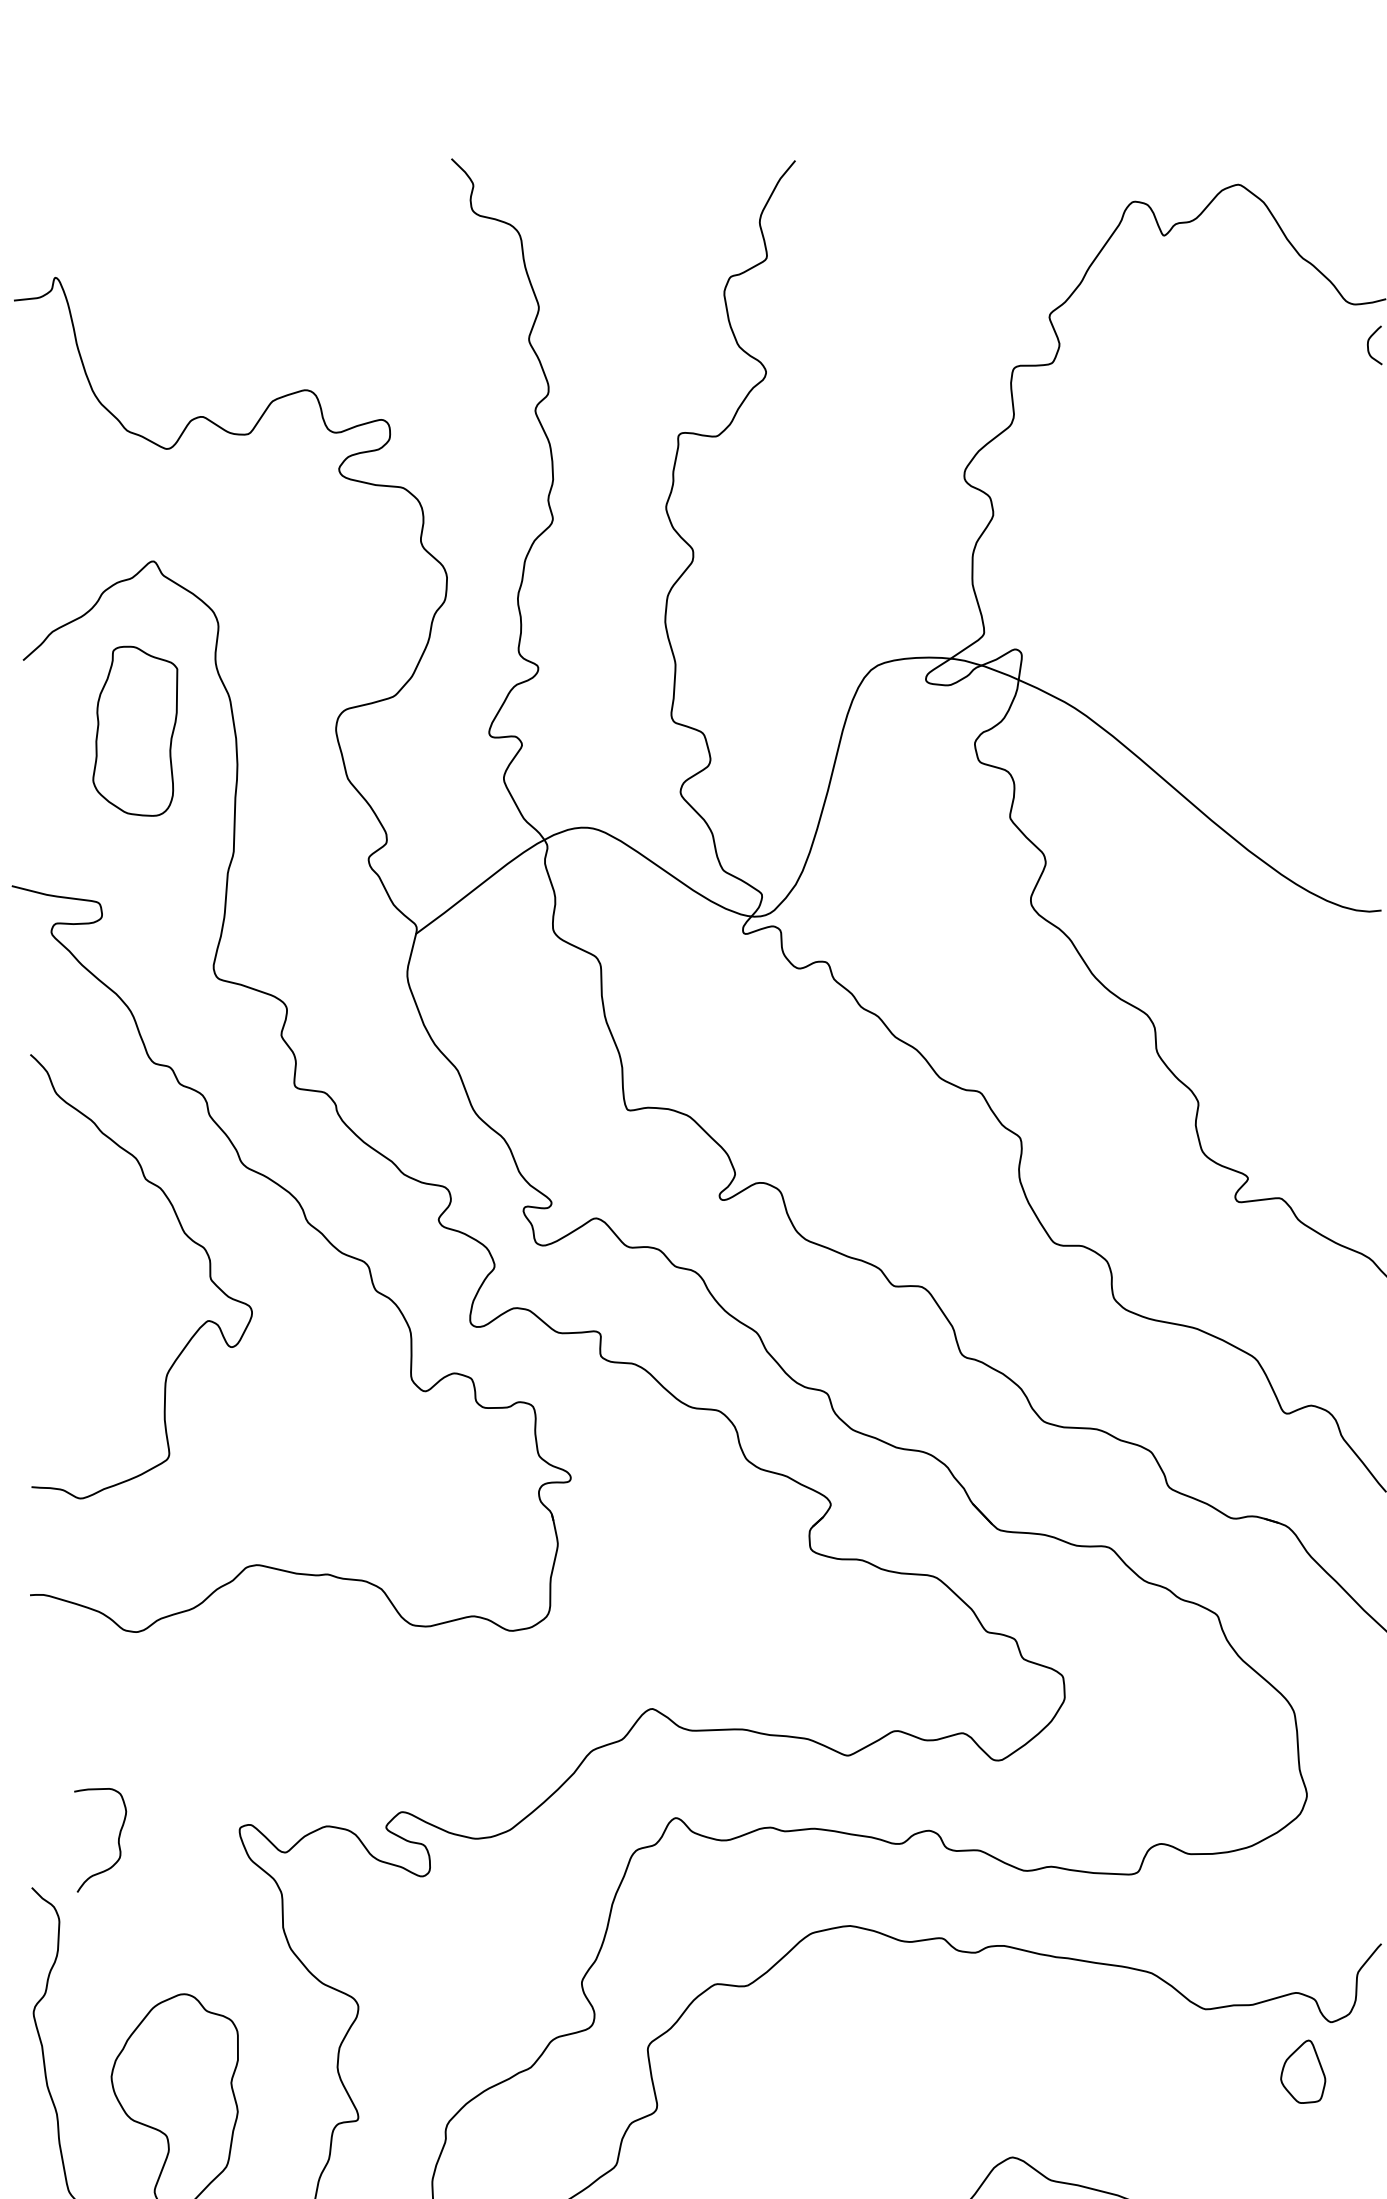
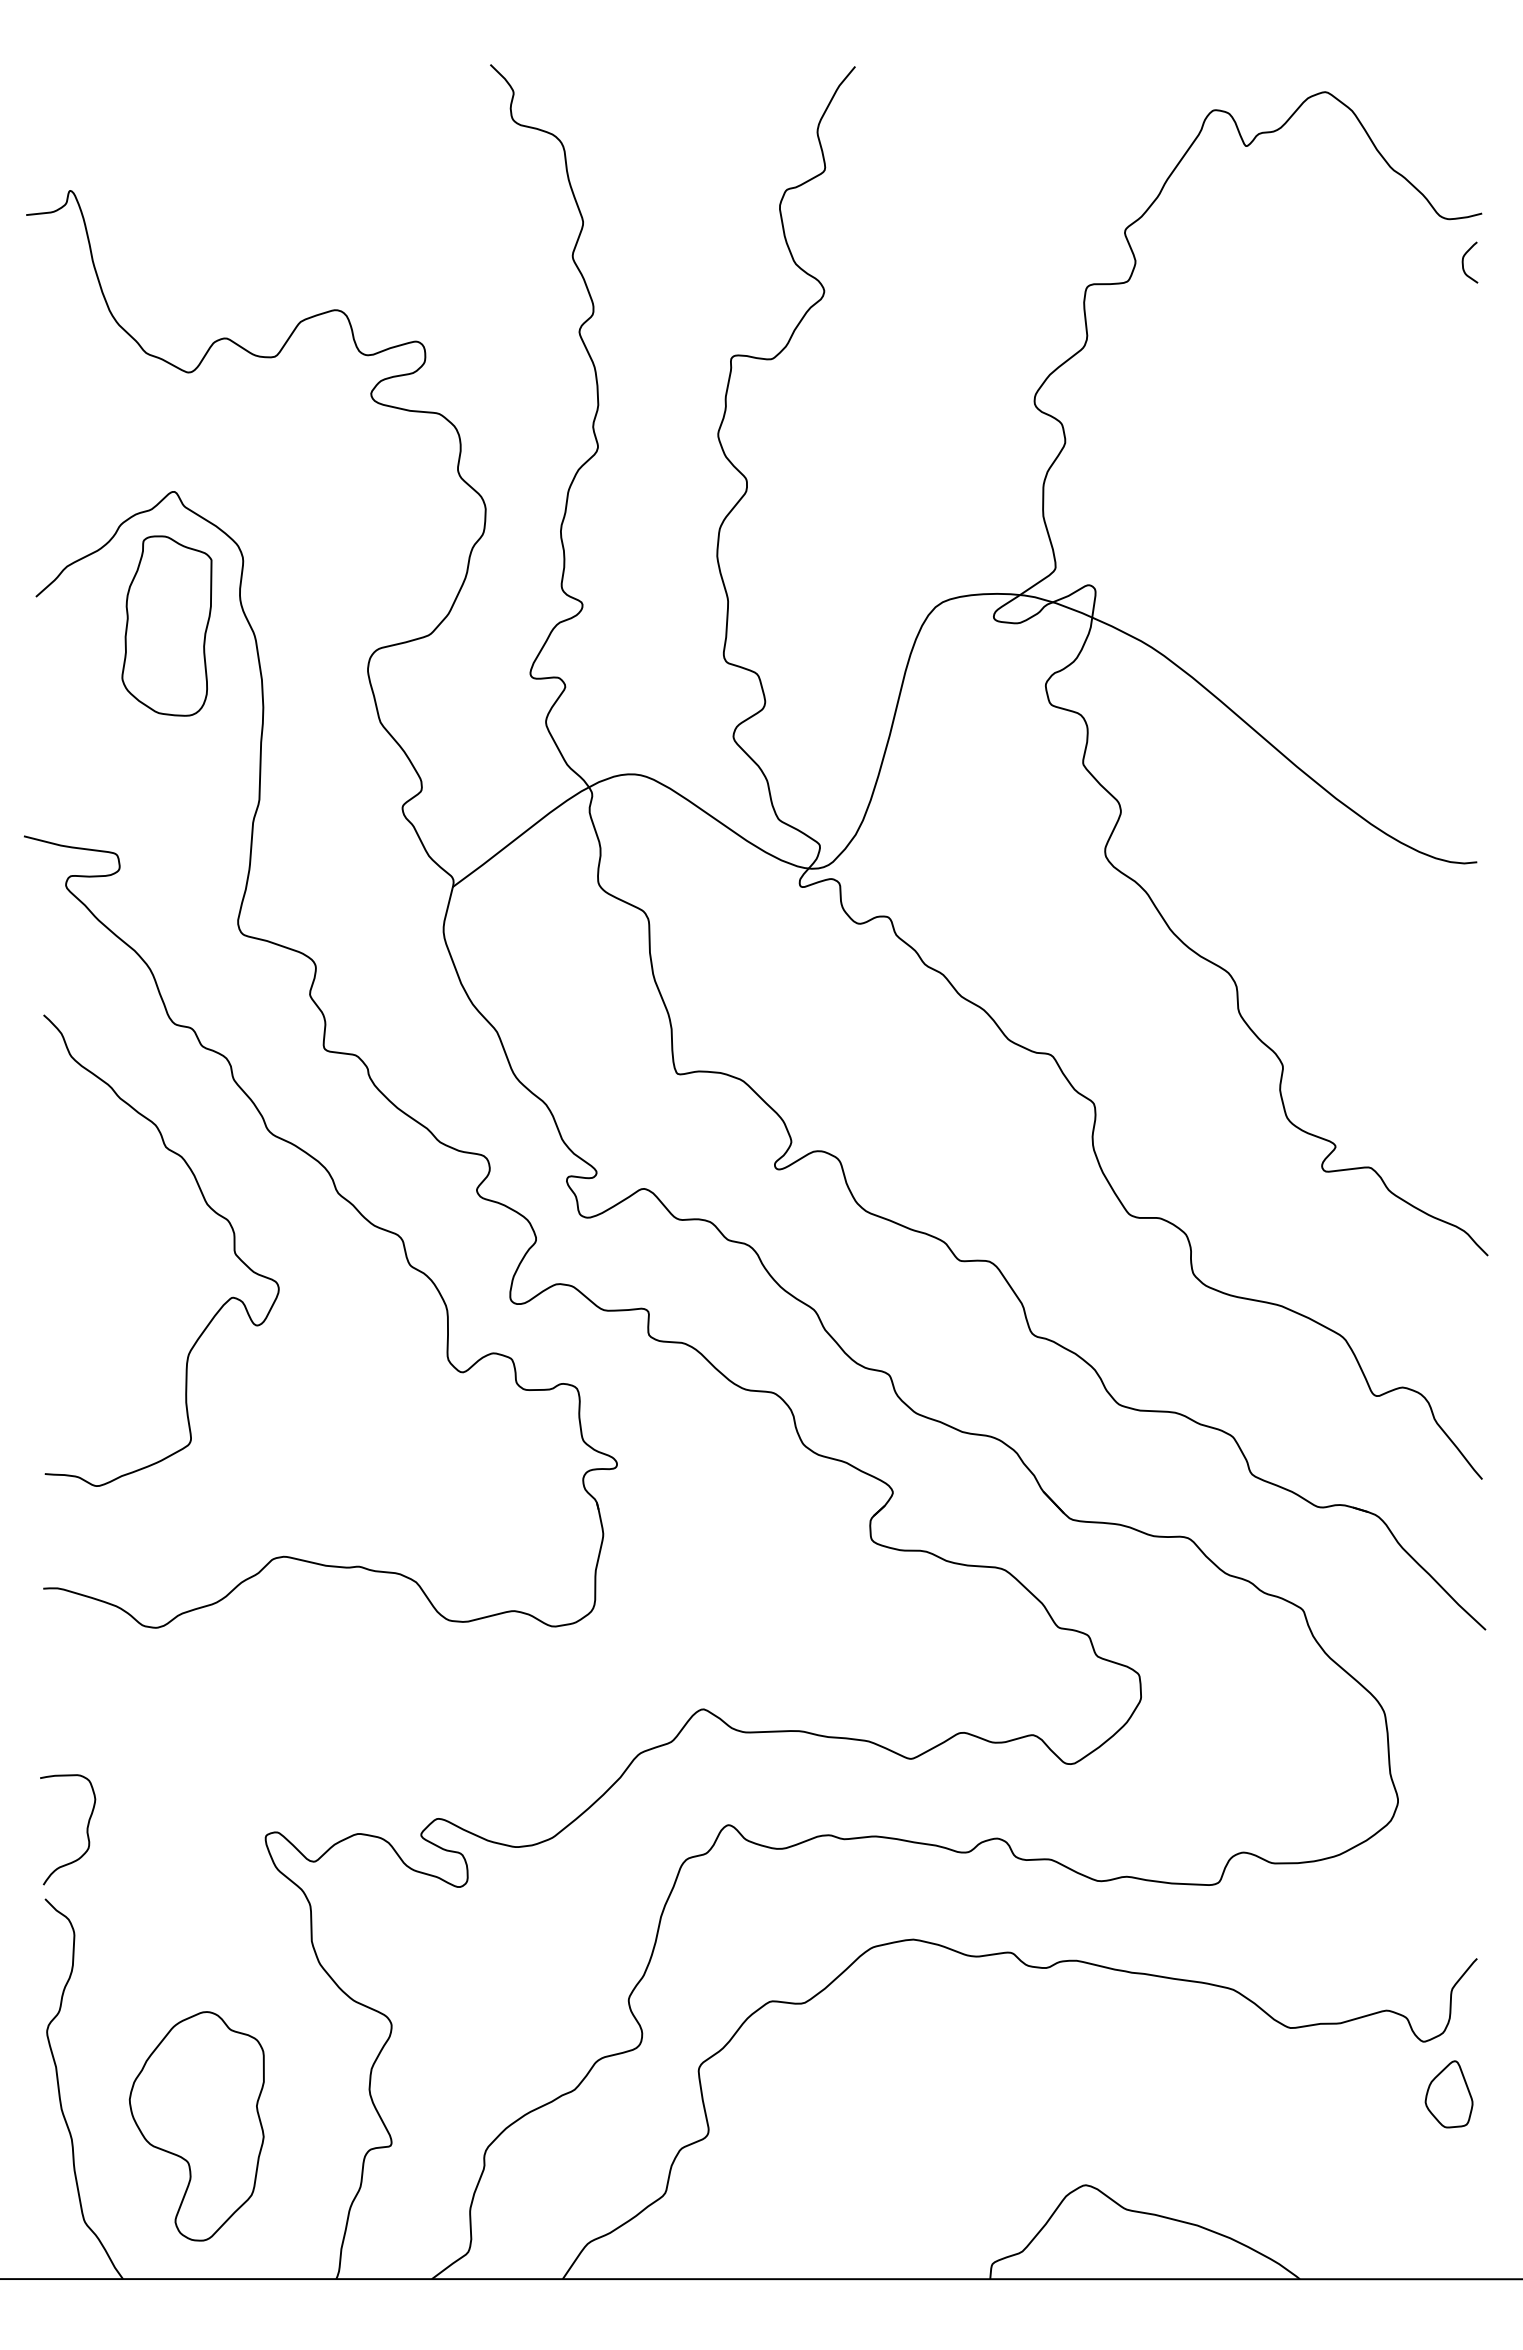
part: (134, 730) -> (166, 625), moved
curve: (117, 1840) -> (86, 1829), moved
part: (1302, 2071) -> (1448, 2094), moved

